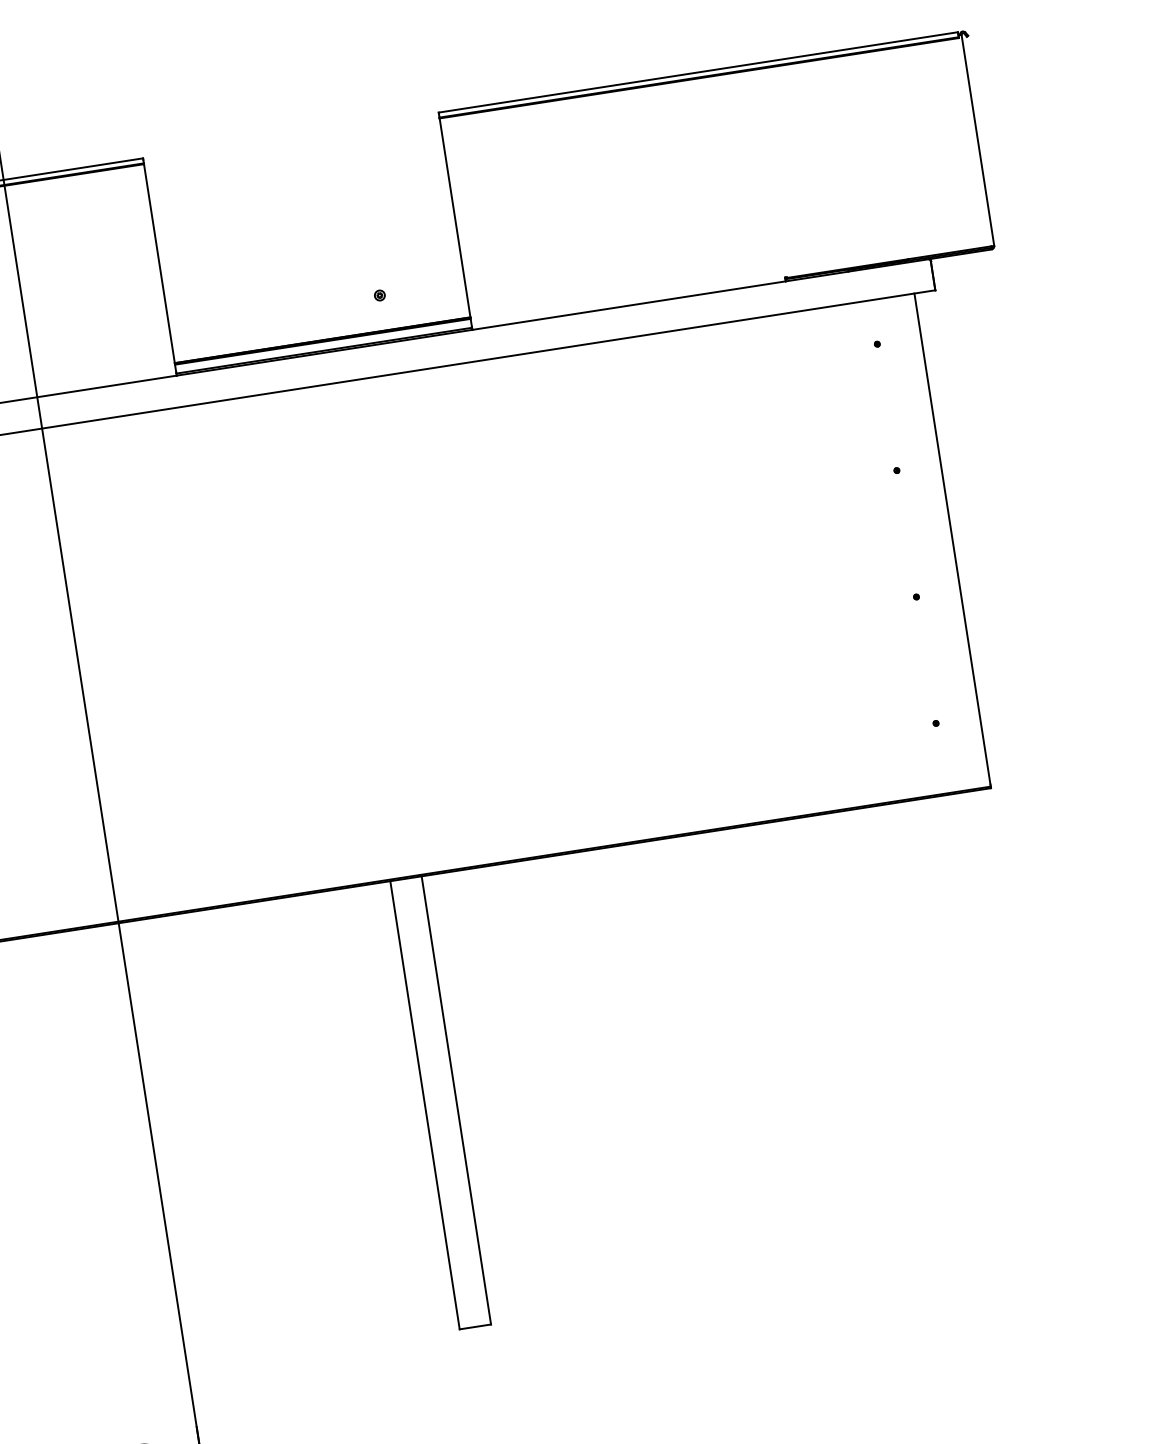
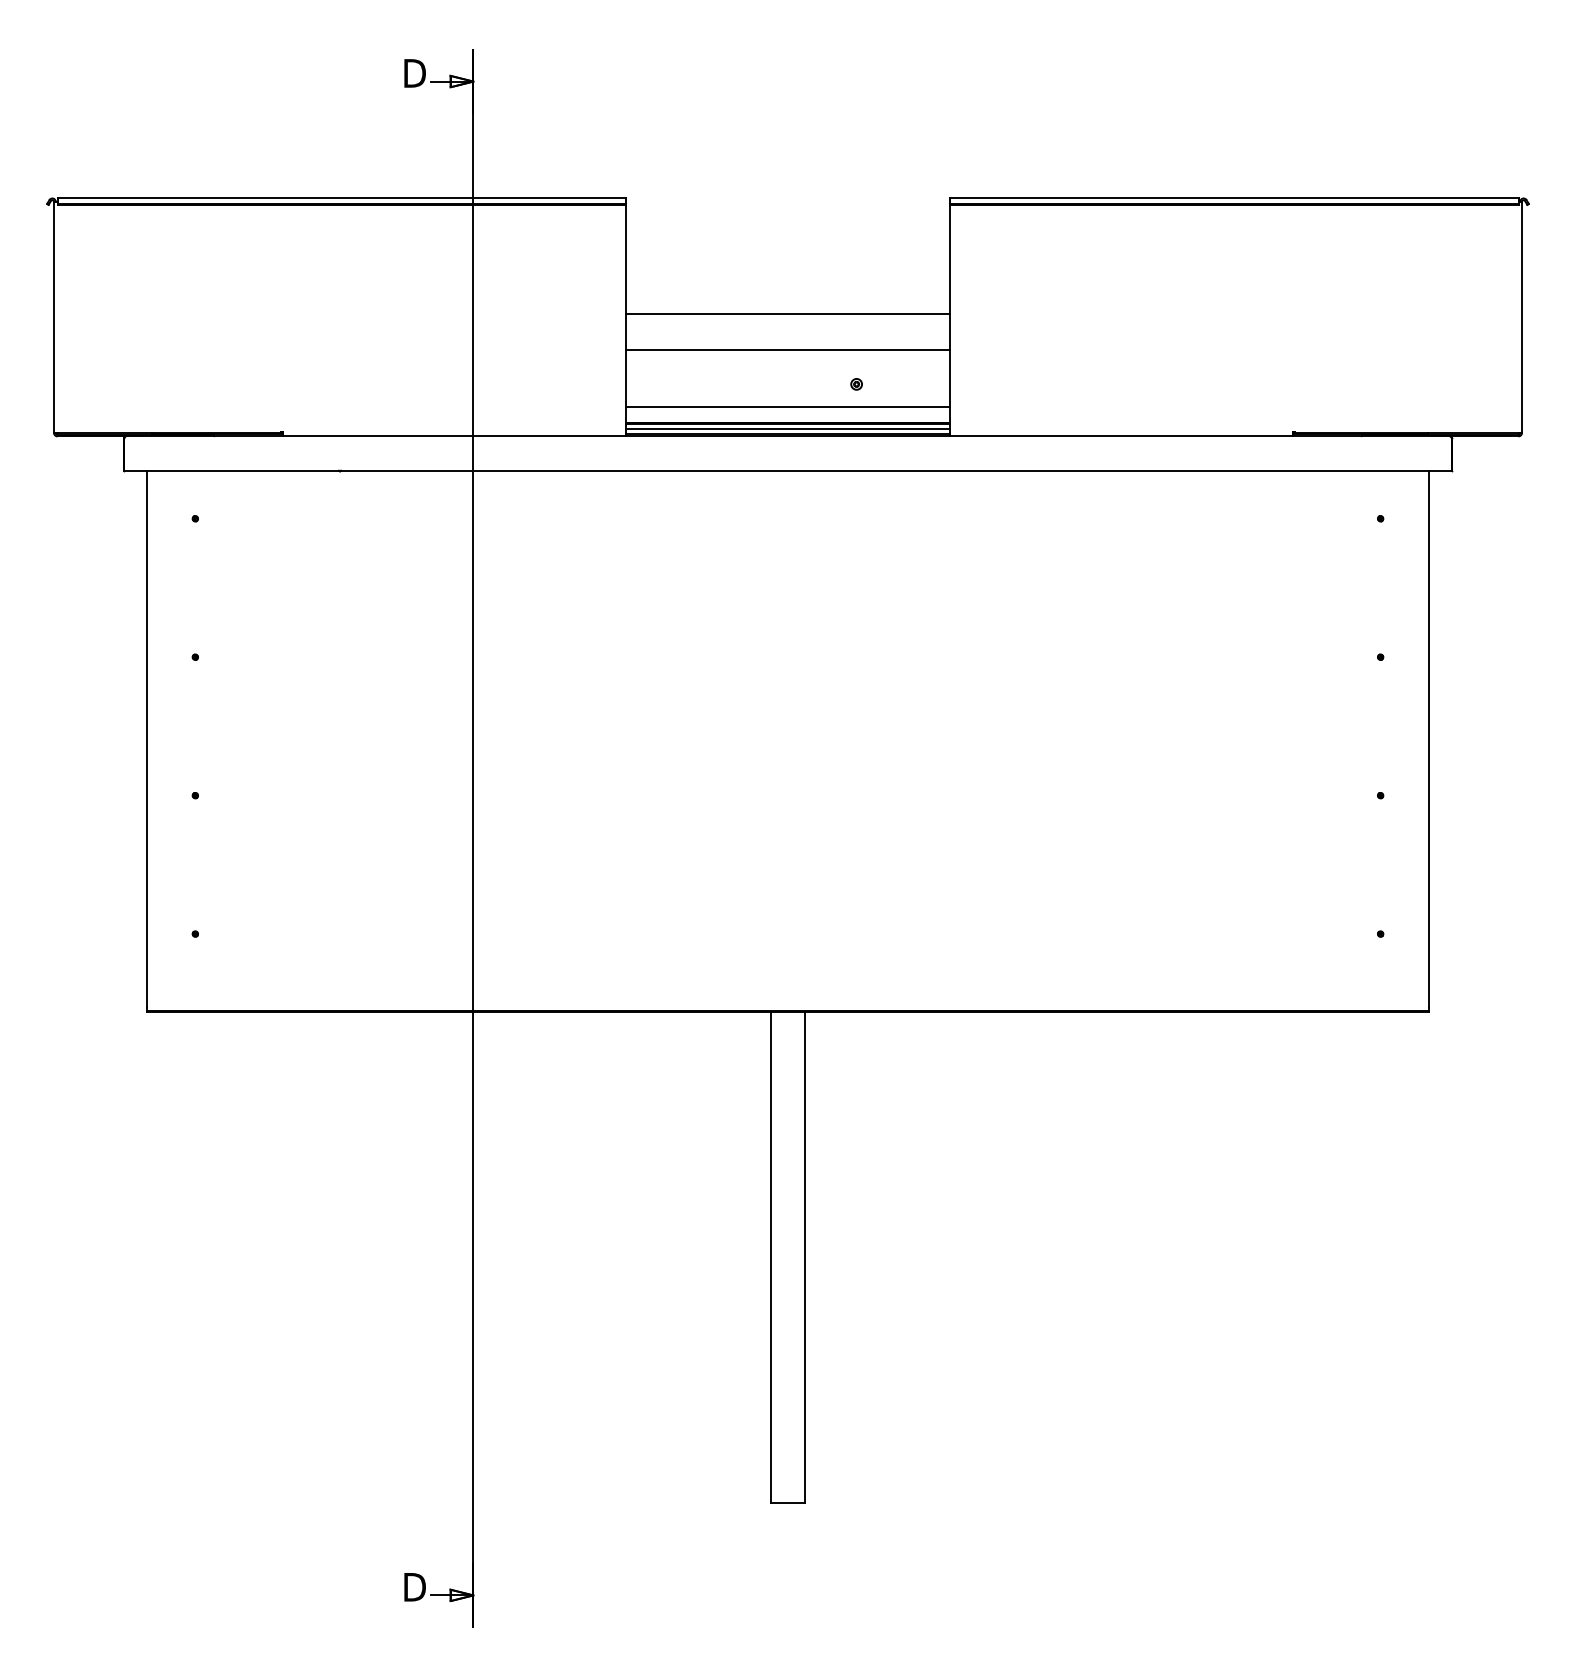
line: (306, 241) -> (787, 314), added
line: (311, 274) -> (787, 350), added
line: (320, 326) -> (787, 407), added
line: (322, 345) -> (787, 428), added

